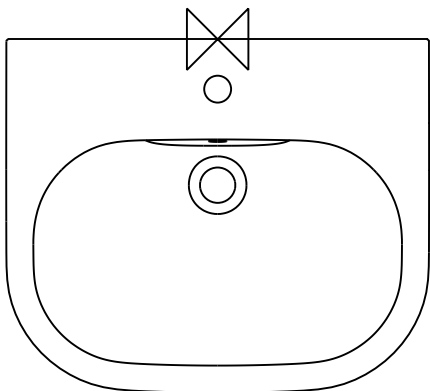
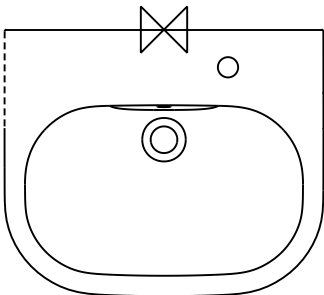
circle: (216, 89) -> (227, 67), moved
line: (6, 107) -> (4, 81), solid -> dashed

